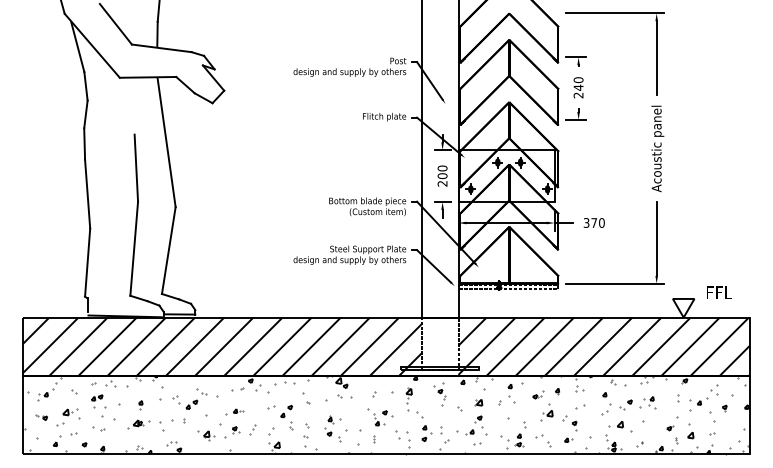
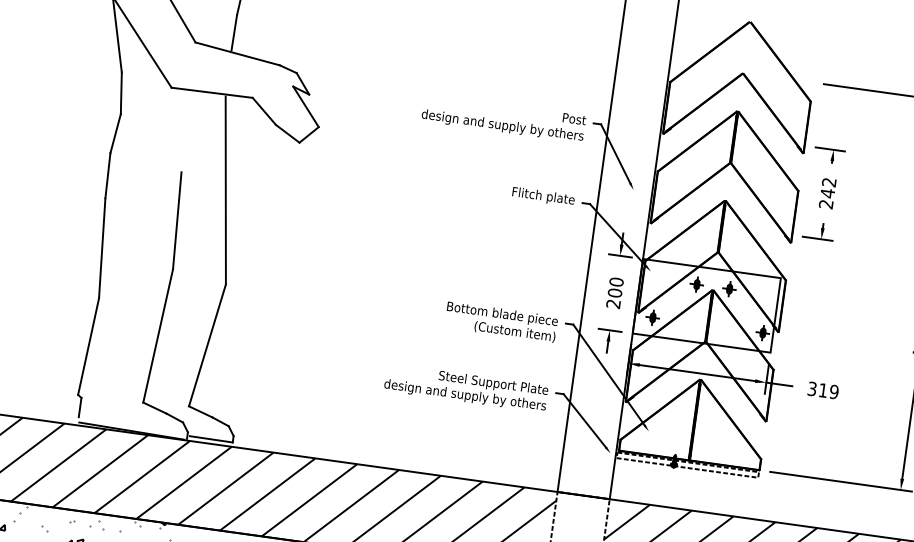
text: (578, 80) -> (829, 182), 240 -> 242
text: (597, 222) -> (828, 390), 370 -> 319

